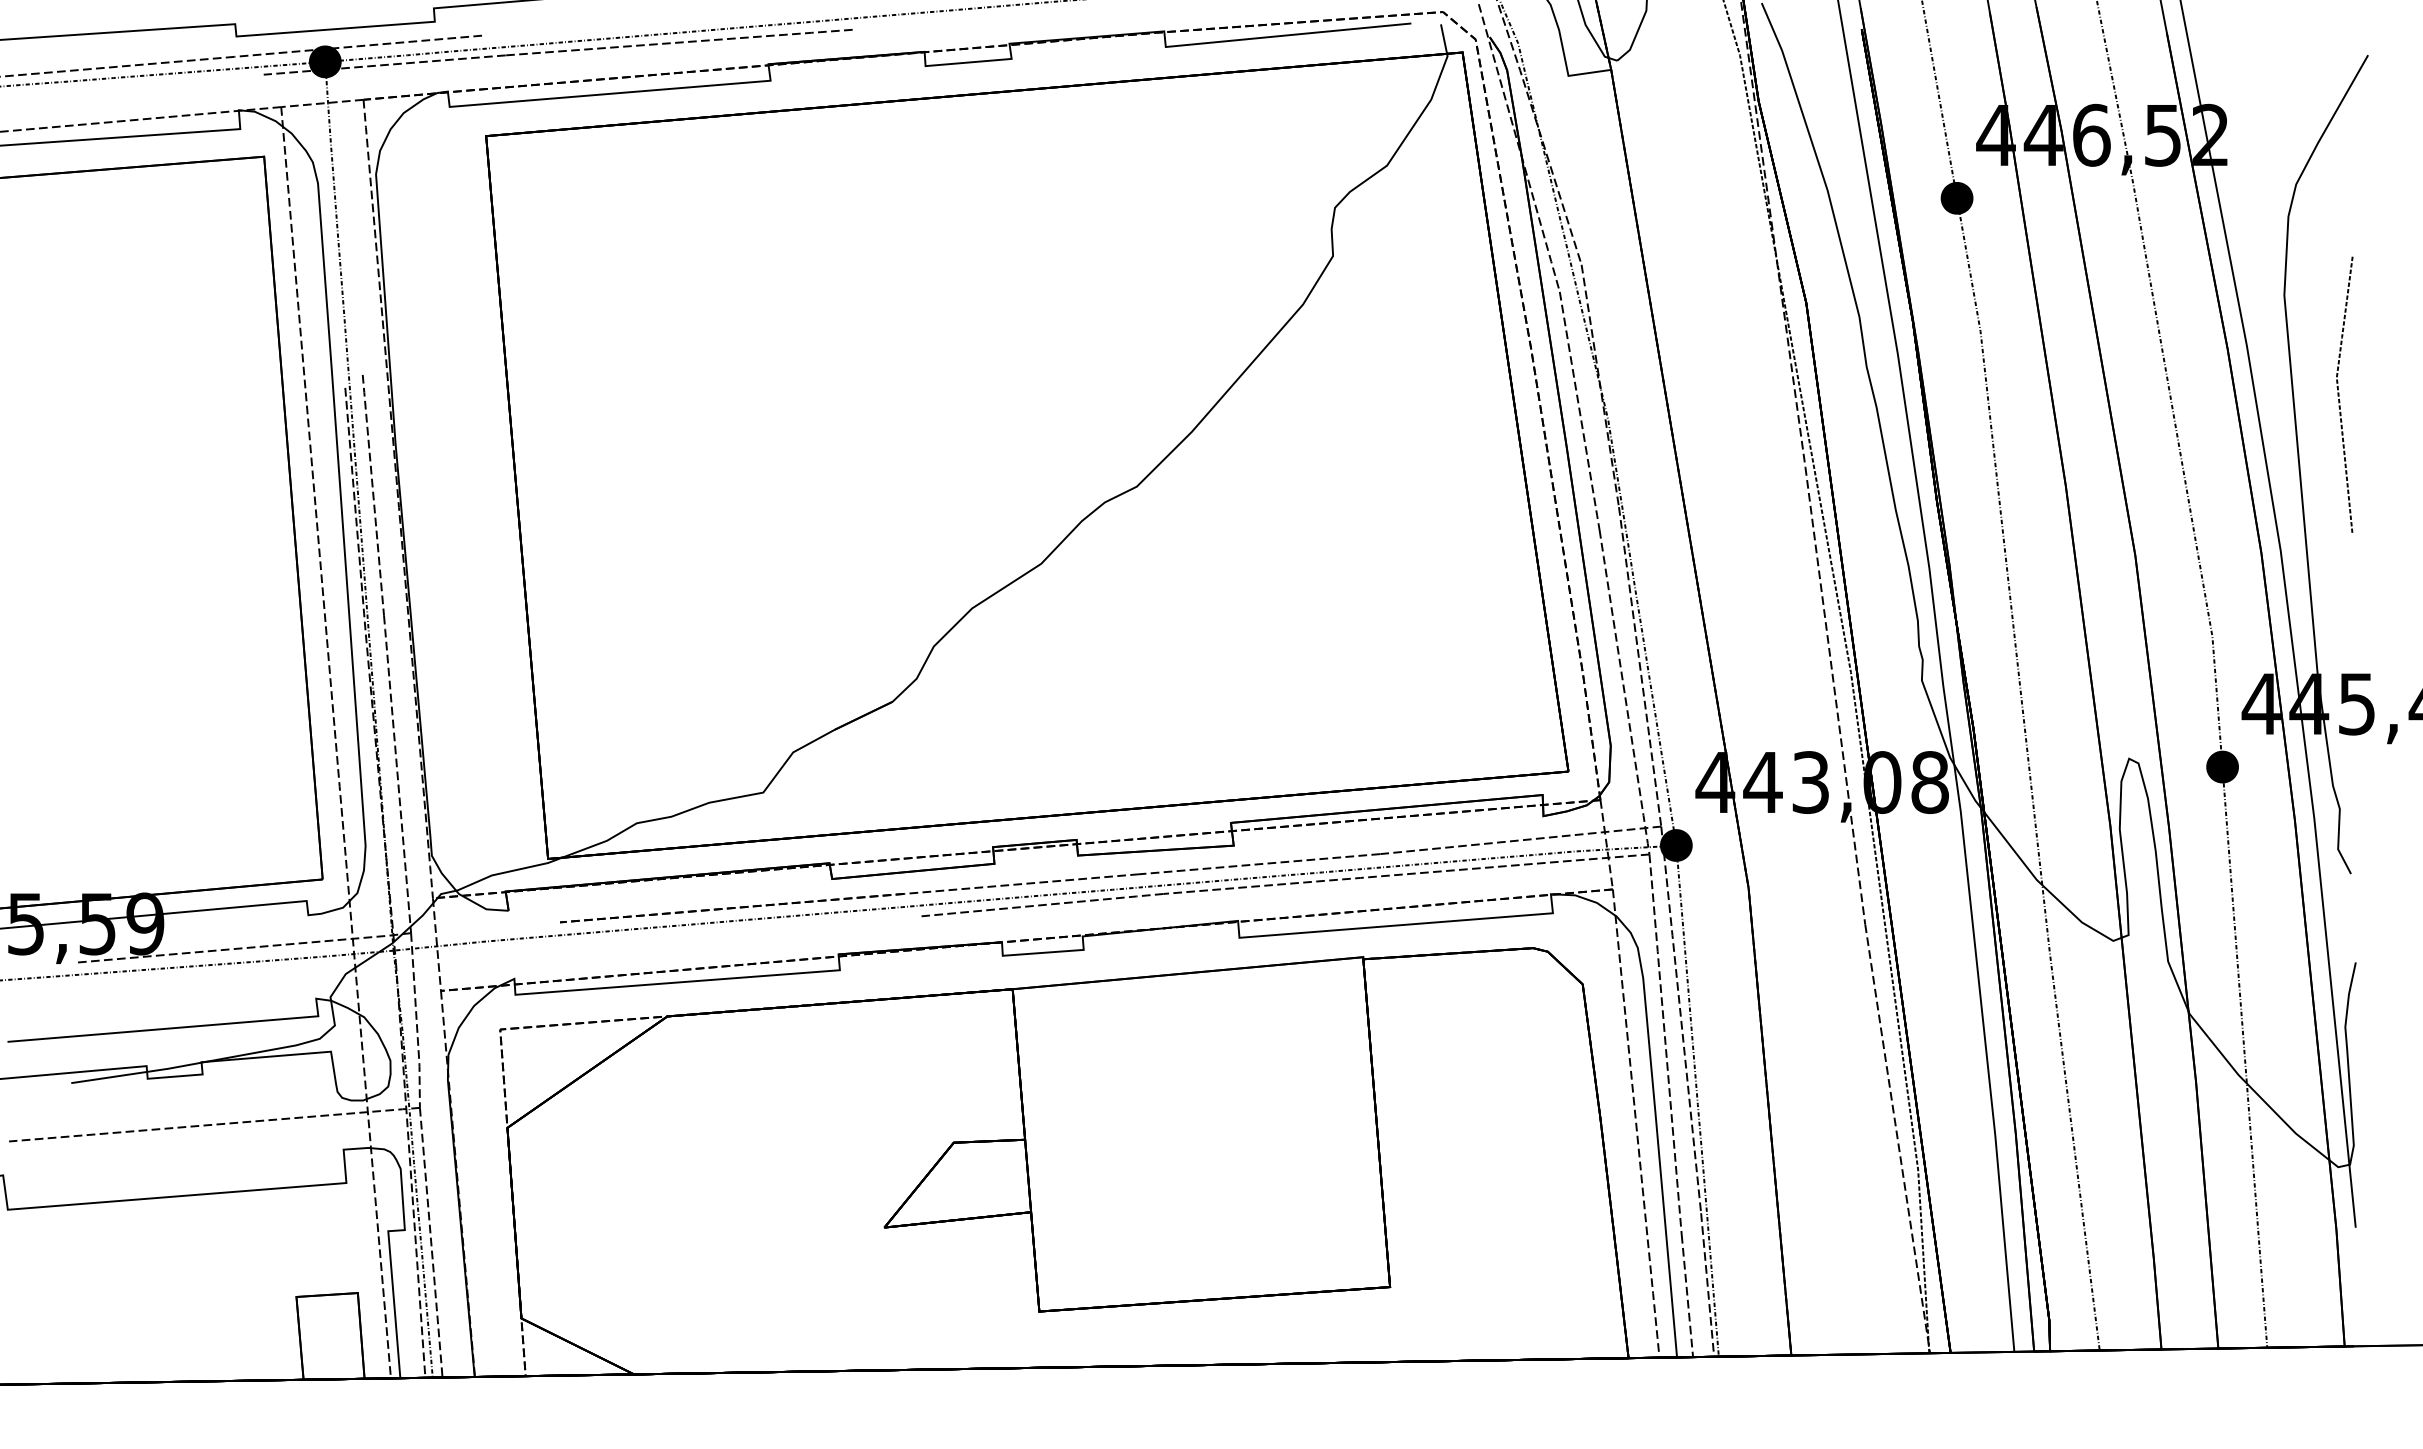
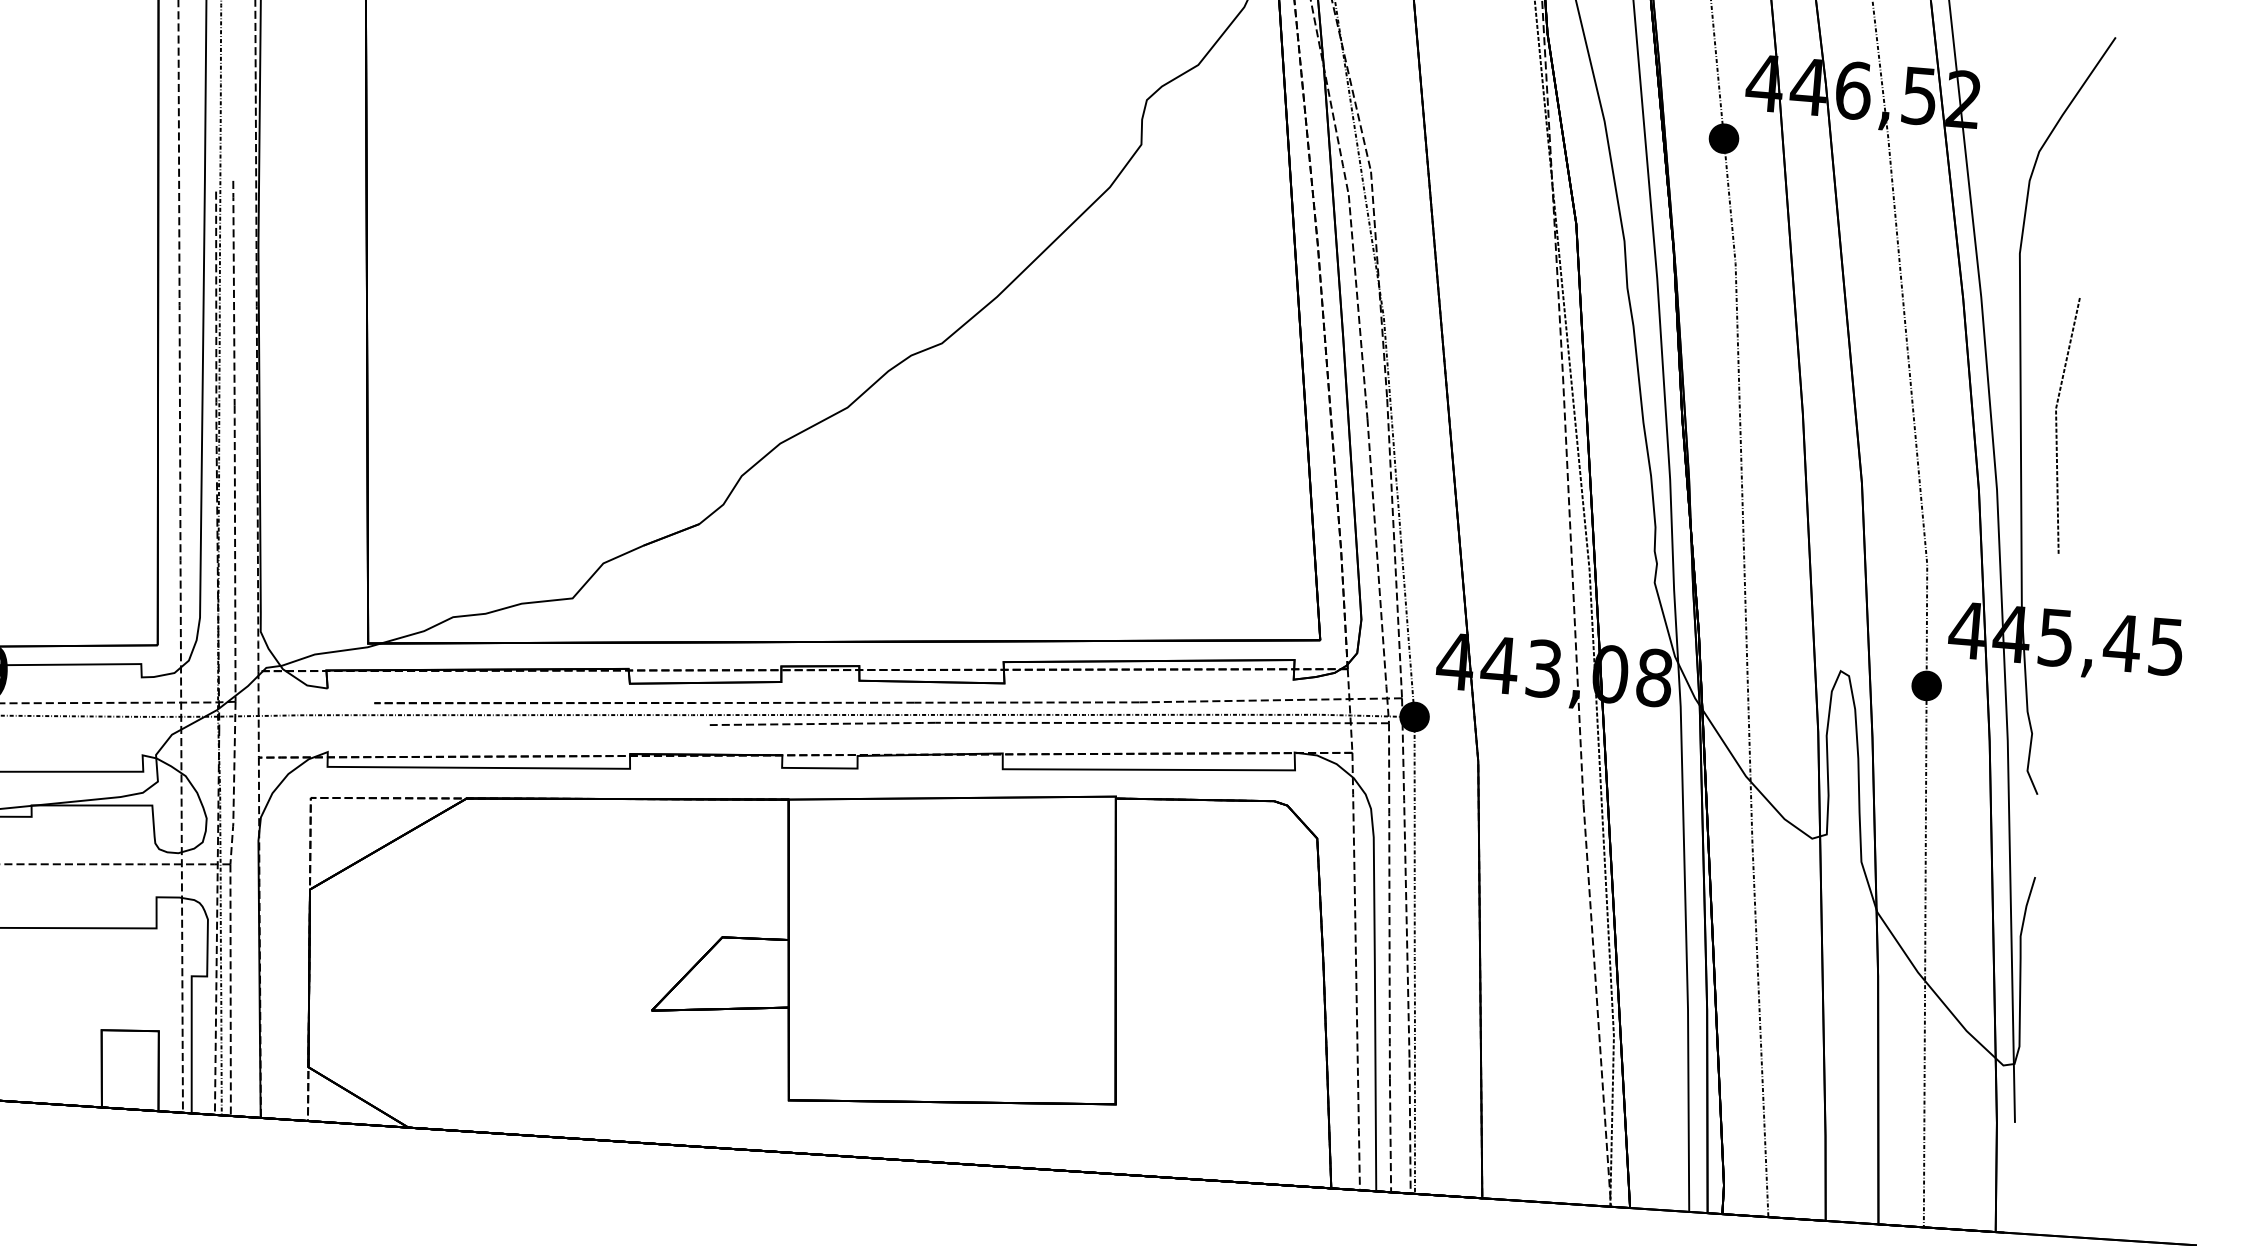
curve: (2339, 394) -> (2057, 424), moved

